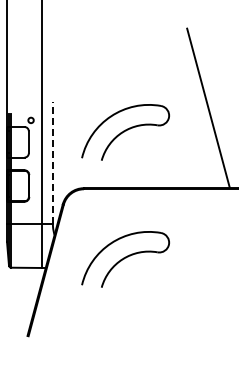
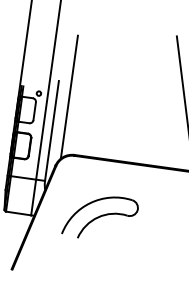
line: (68, 119) -> (69, 97), added
part: (125, 132) -> (114, 114), removed
line: (52, 162) -> (51, 130), dashed -> solid

